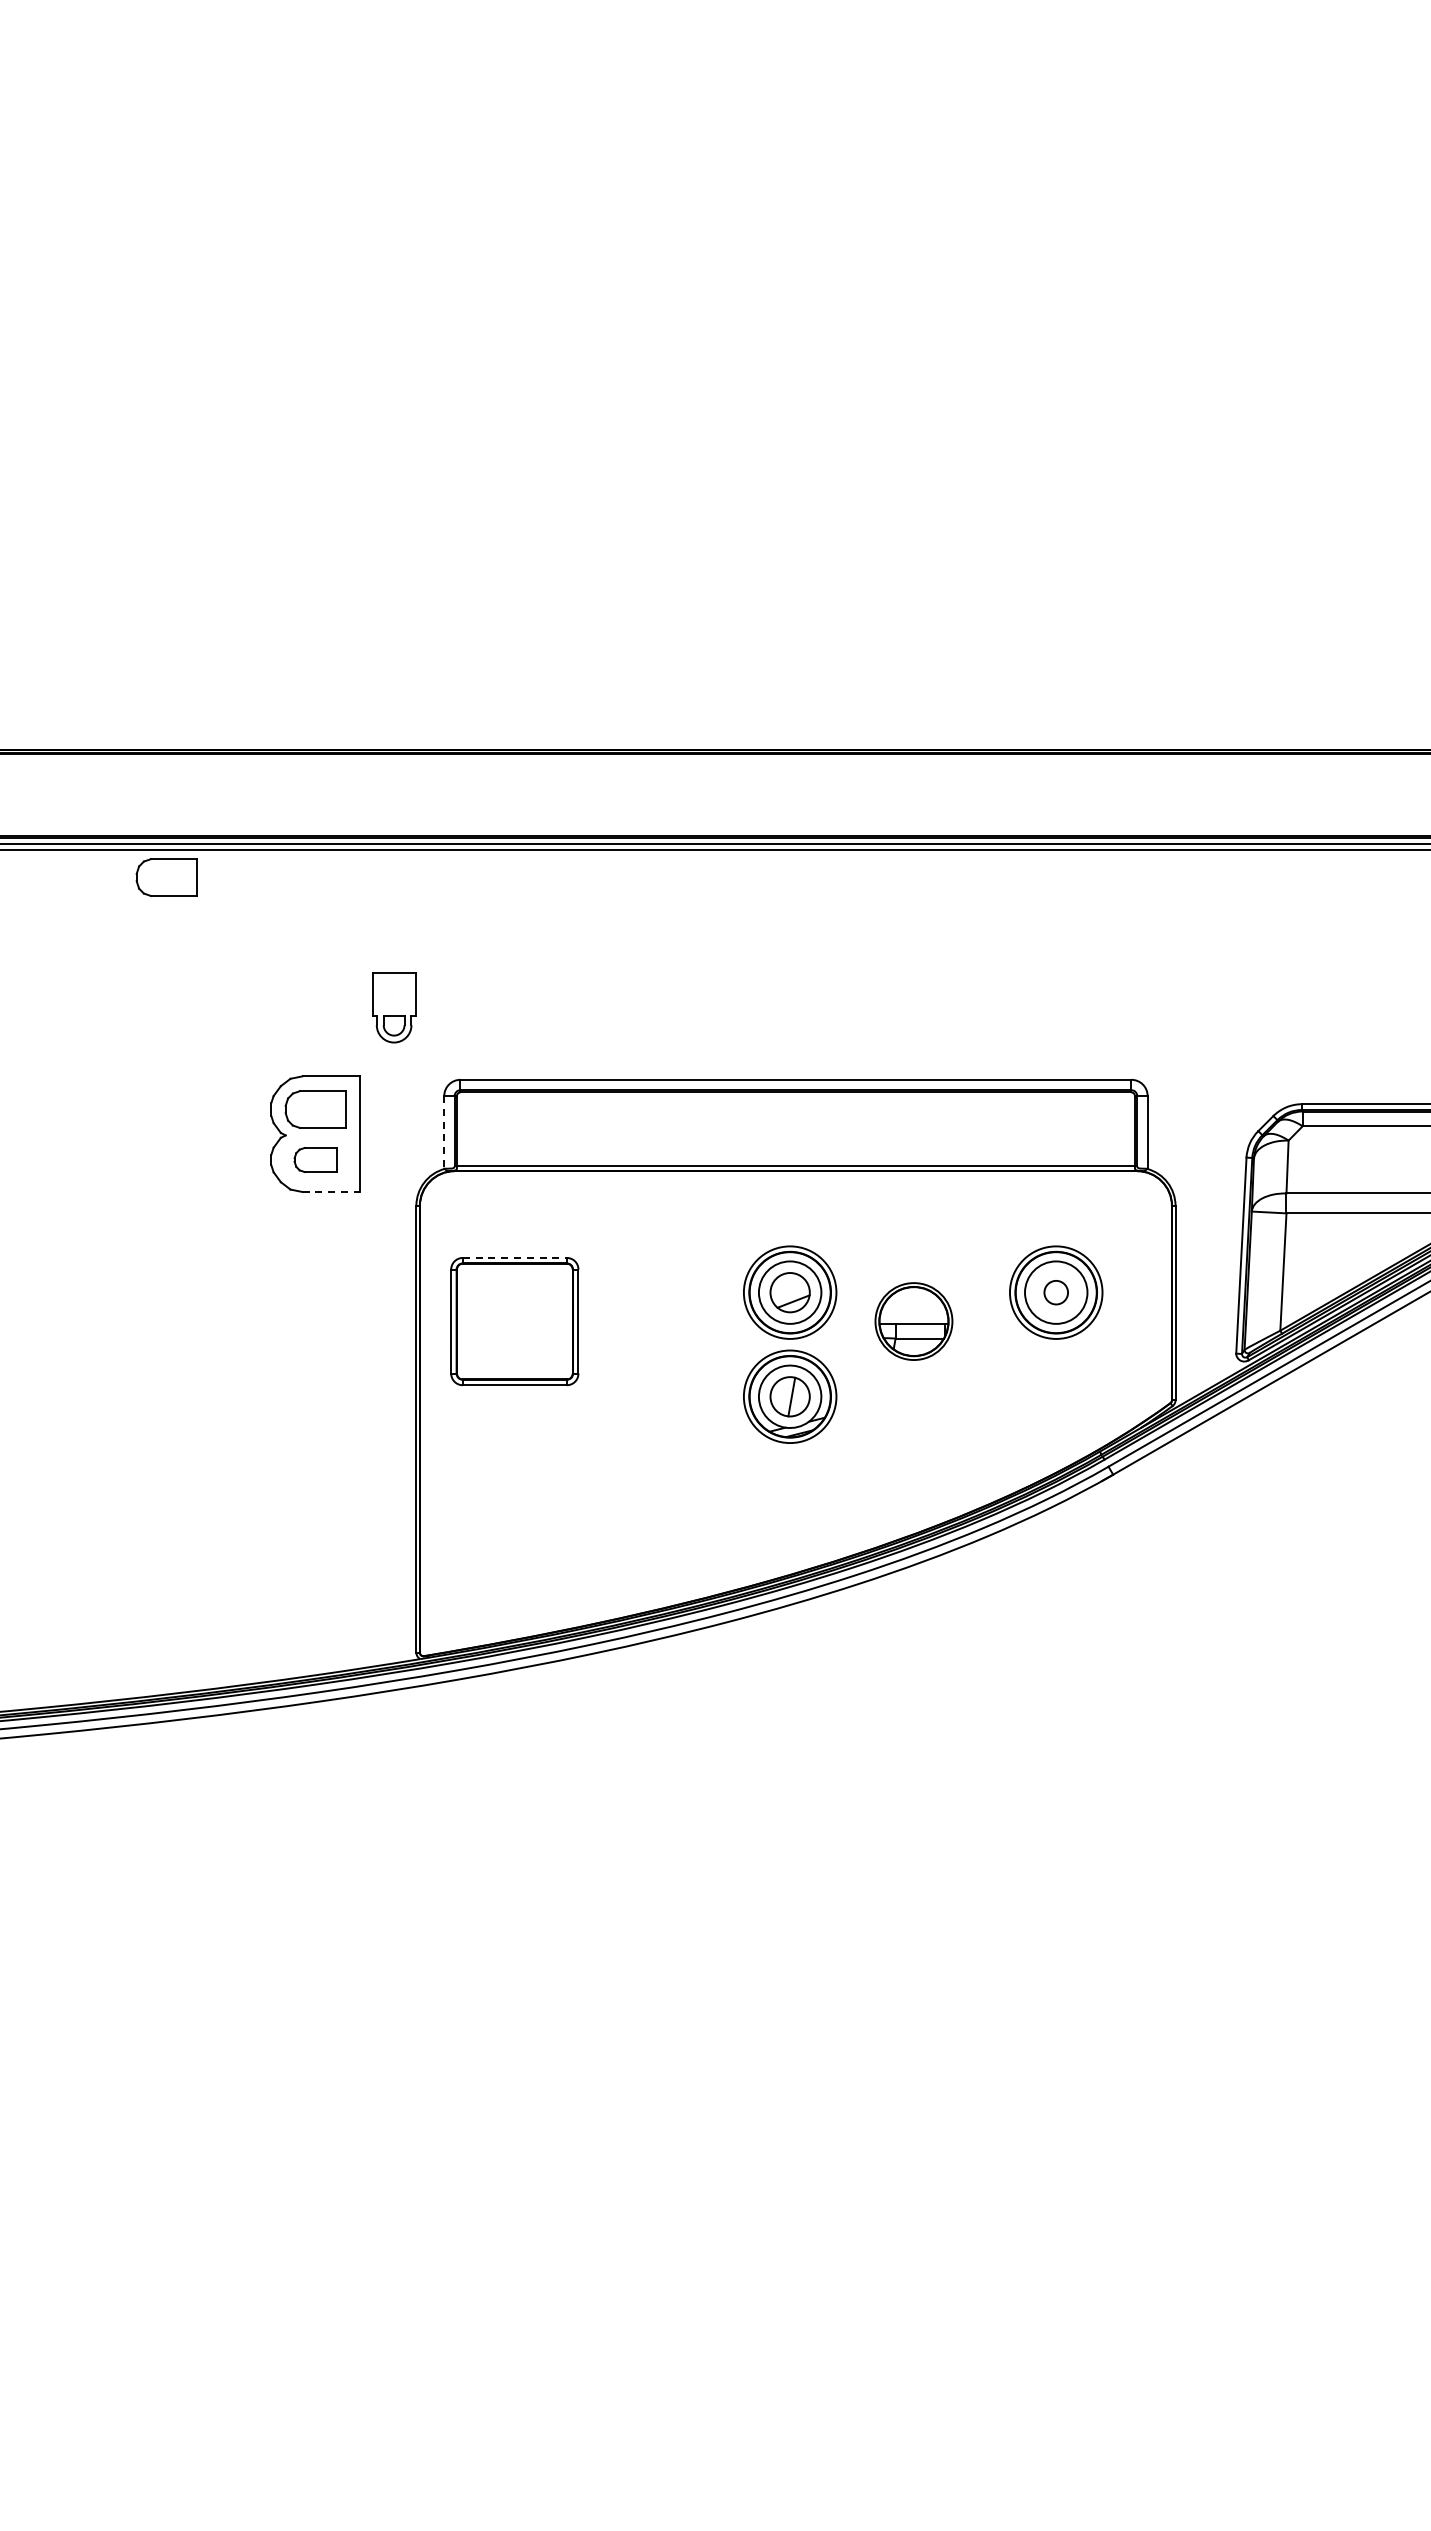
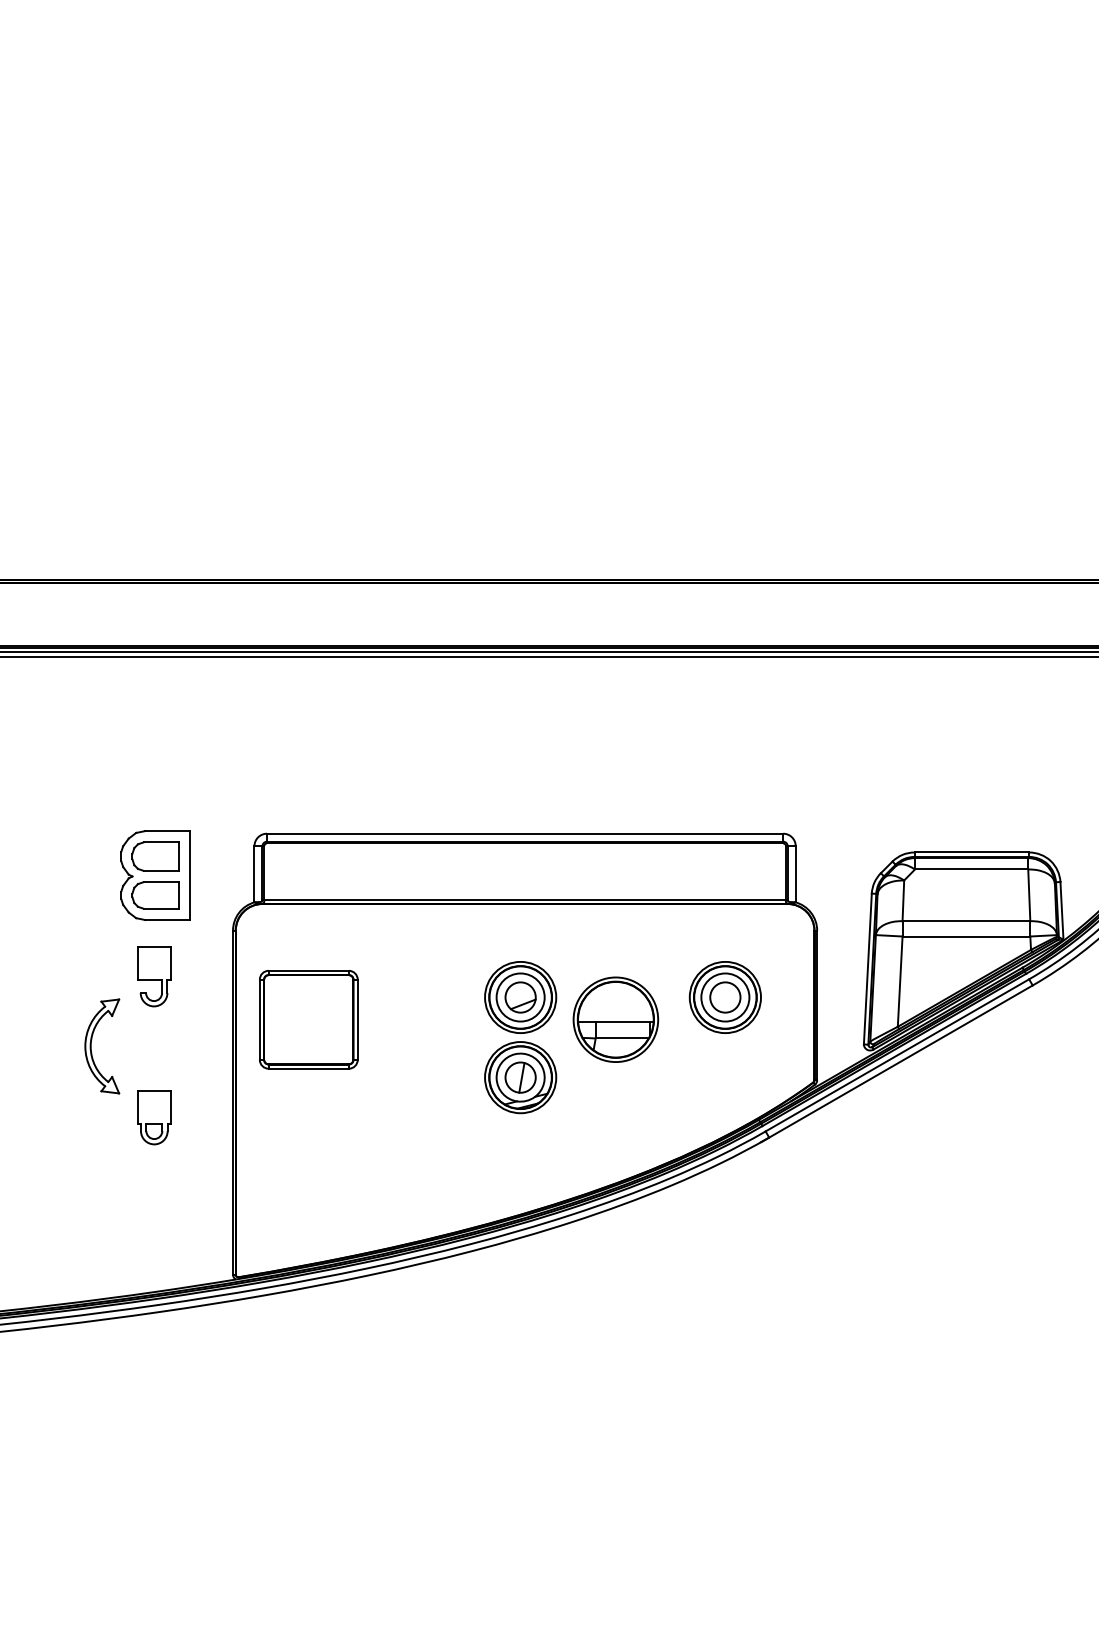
part: (166, 877) -> (40, 678), removed
part: (394, 1007) -> (154, 1117), moved
line: (444, 1132) -> (254, 874), dashed -> solid
part: (315, 1159) -> (155, 895), size x1.43
line: (331, 1192) -> (167, 920), dashed -> solid
line: (515, 1257) -> (309, 970), dashed -> solid
part: (314, 1265) -> (154, 976), added
circle: (1055, 1292) -> (724, 997), size x1.67
part: (913, 1321) -> (615, 1019), size x1.43
part: (232, 1356) -> (91, 1046), added

